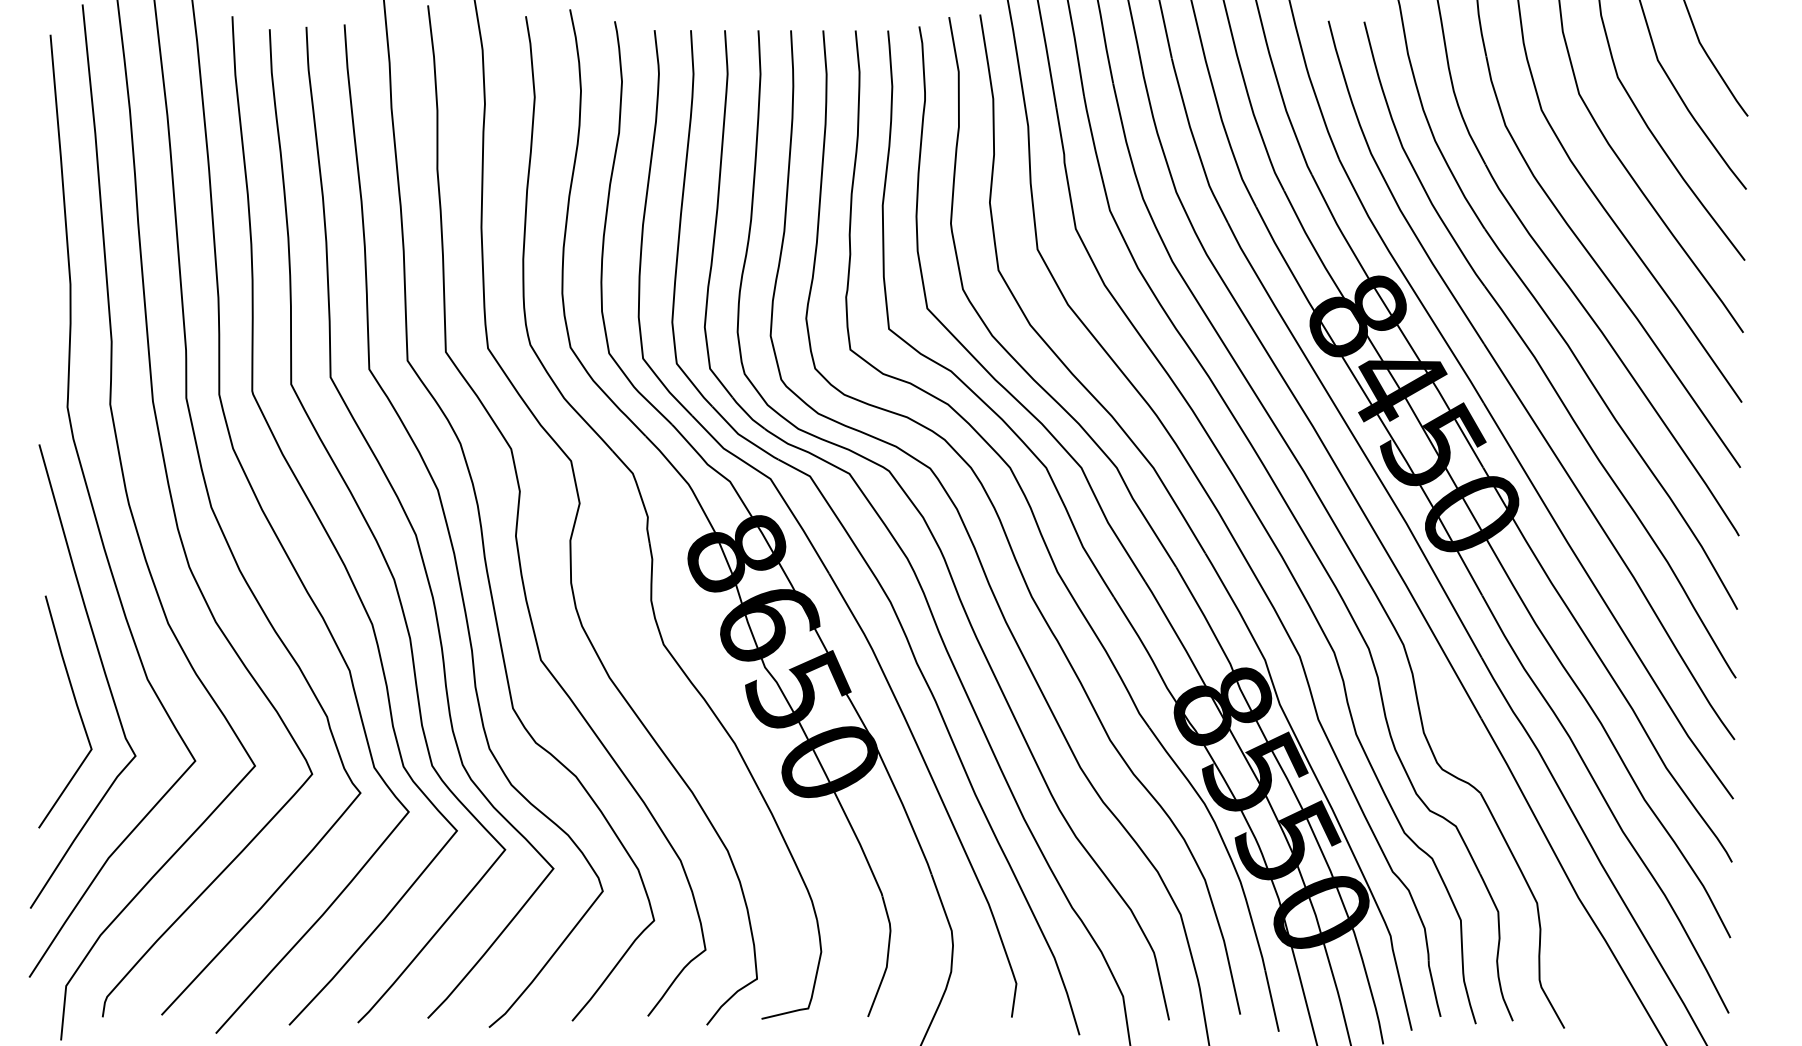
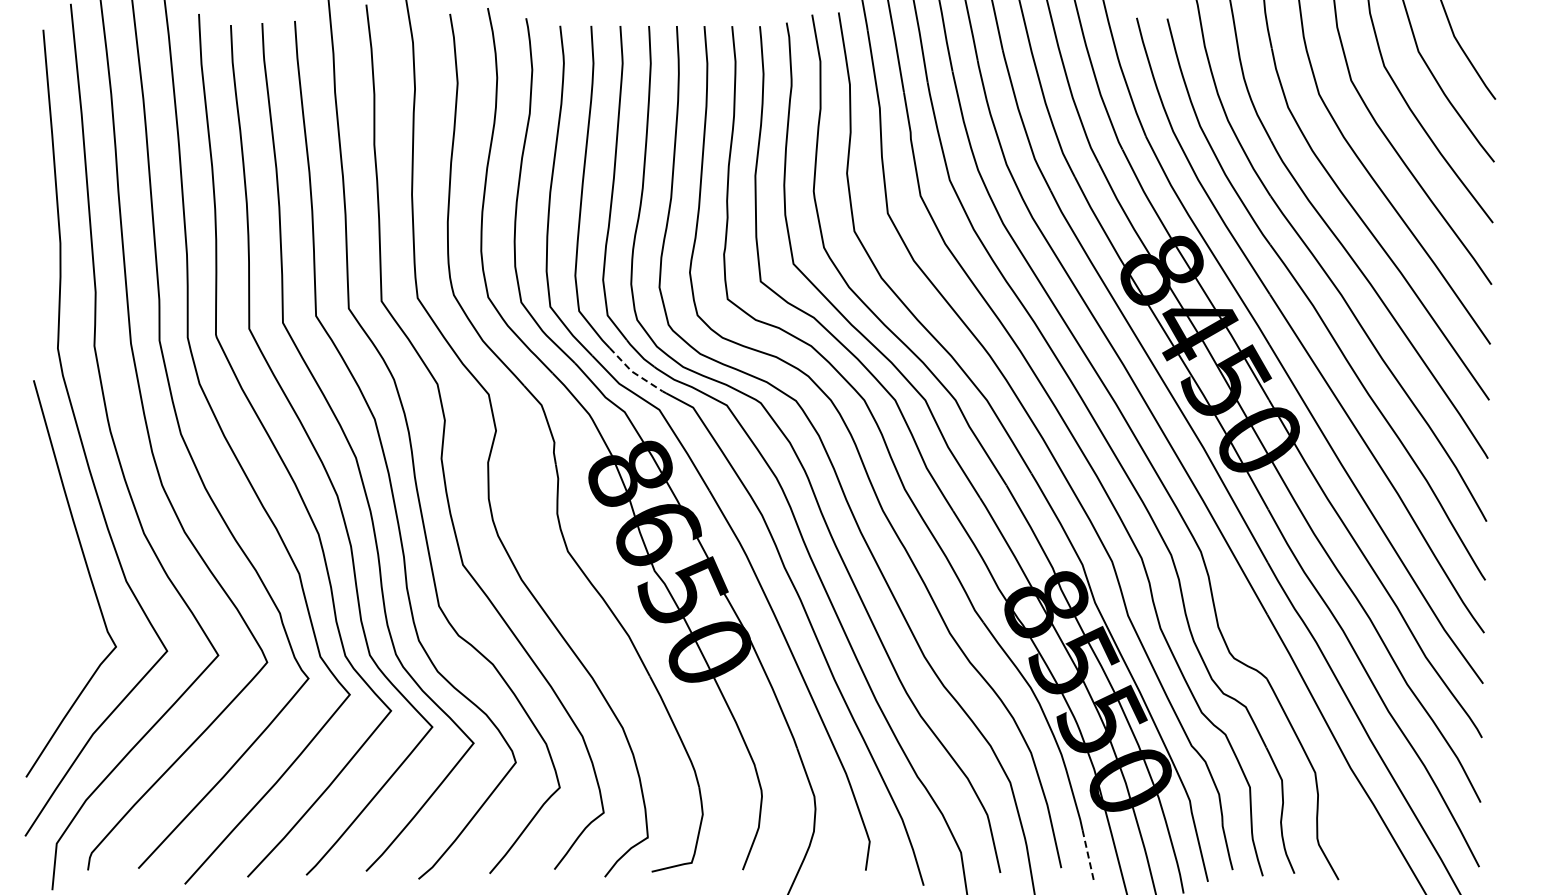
line: (742, 437) -> (635, 374), solid -> dashed
line: (76, 707) -> (65, 605), removed
line: (1272, 1001) -> (1088, 856), solid -> dashed

